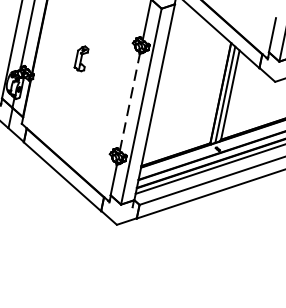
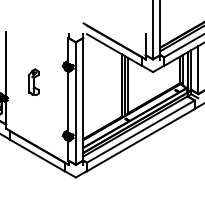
part: (80, 57) -> (33, 81), size x1.67
line: (129, 102) -> (68, 102), dashed -> solid

